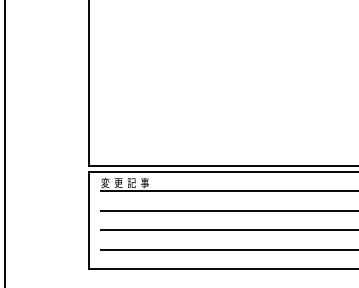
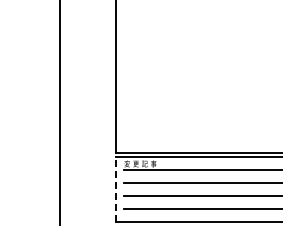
line: (89, 221) -> (116, 189), solid -> dashed

